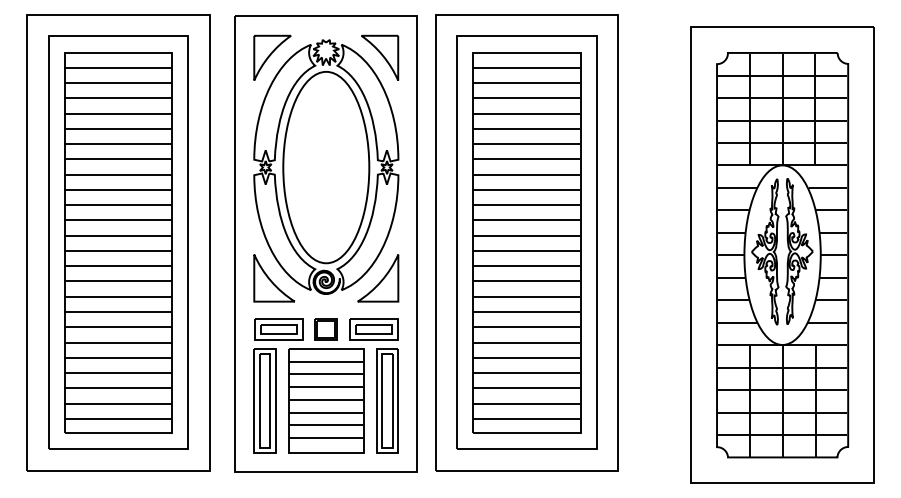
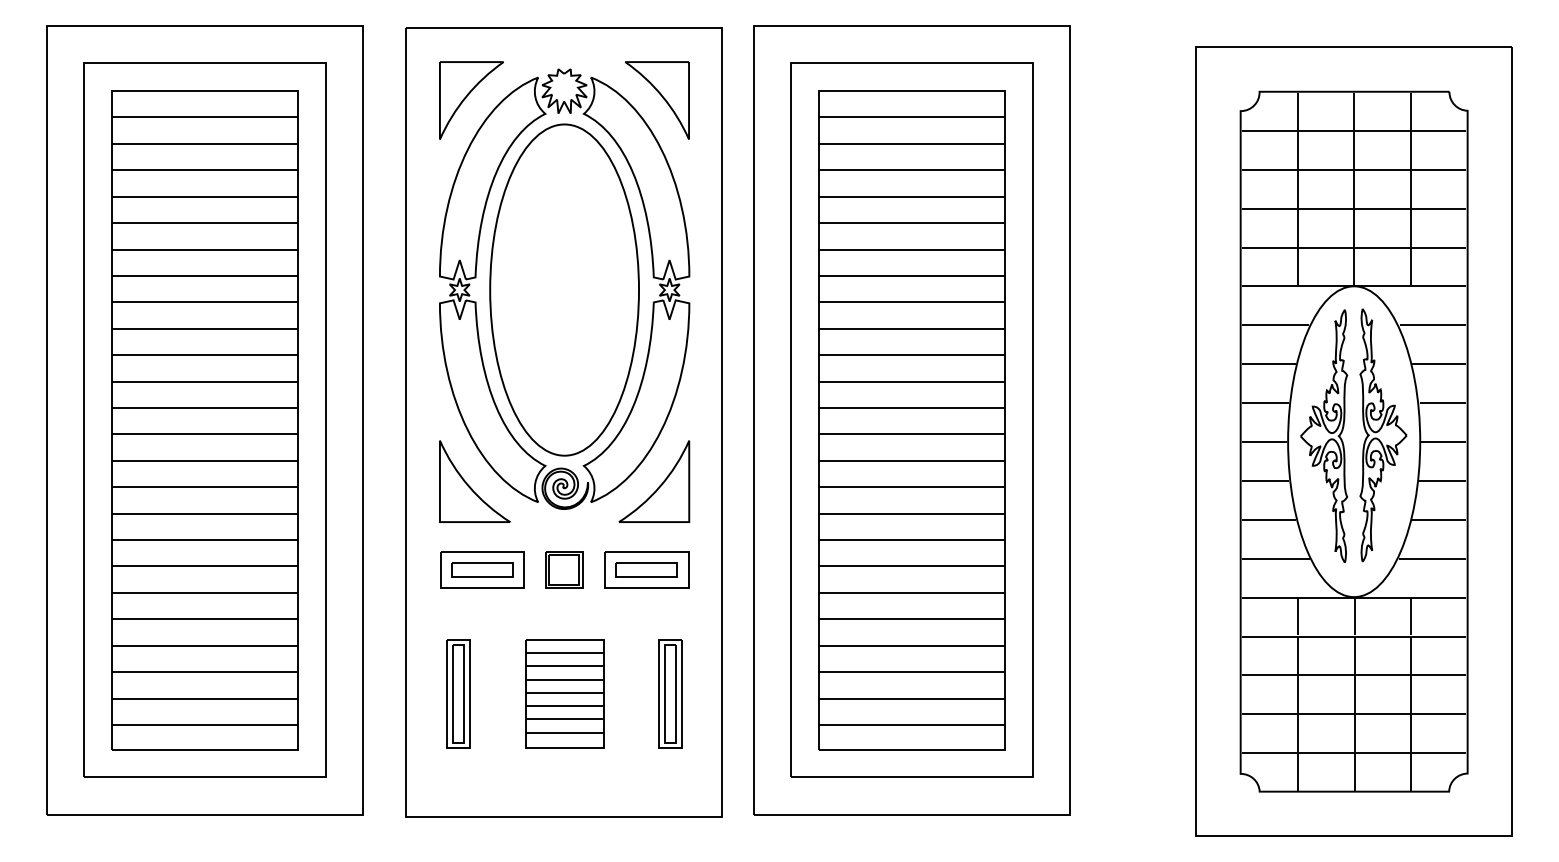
part: (264, 400) -> (457, 693), size x0.6
part: (326, 400) -> (564, 693), size x0.6
part: (387, 400) -> (670, 693), size x0.6

